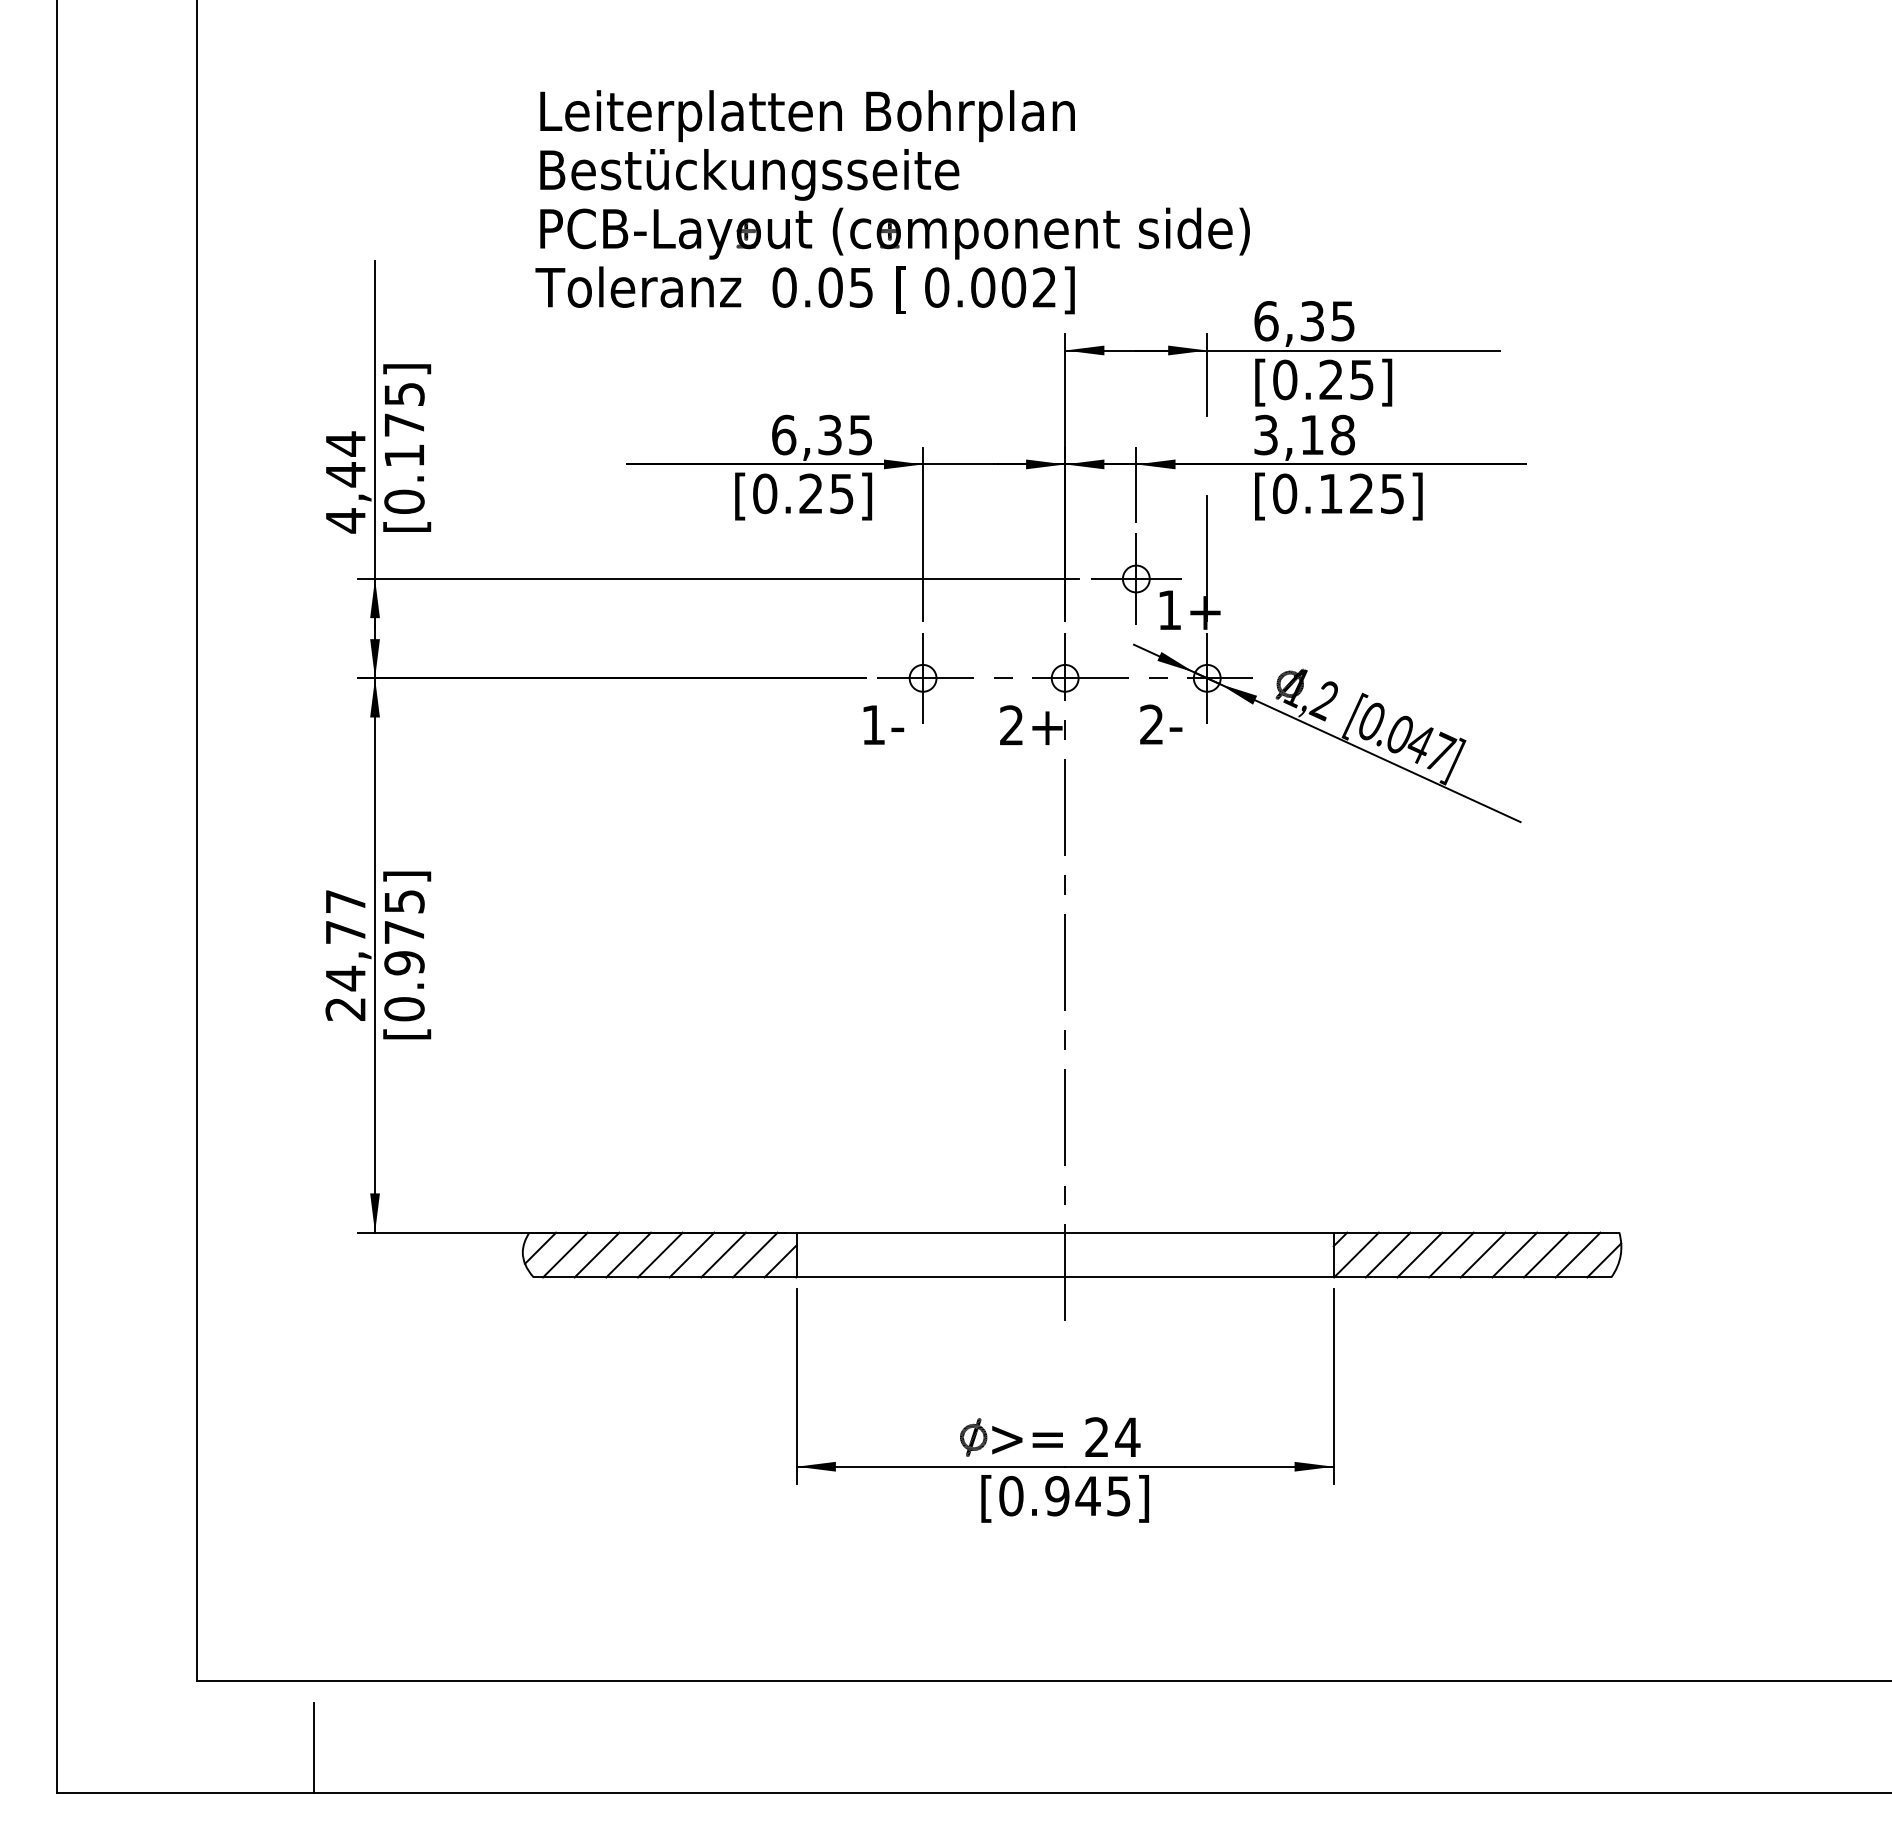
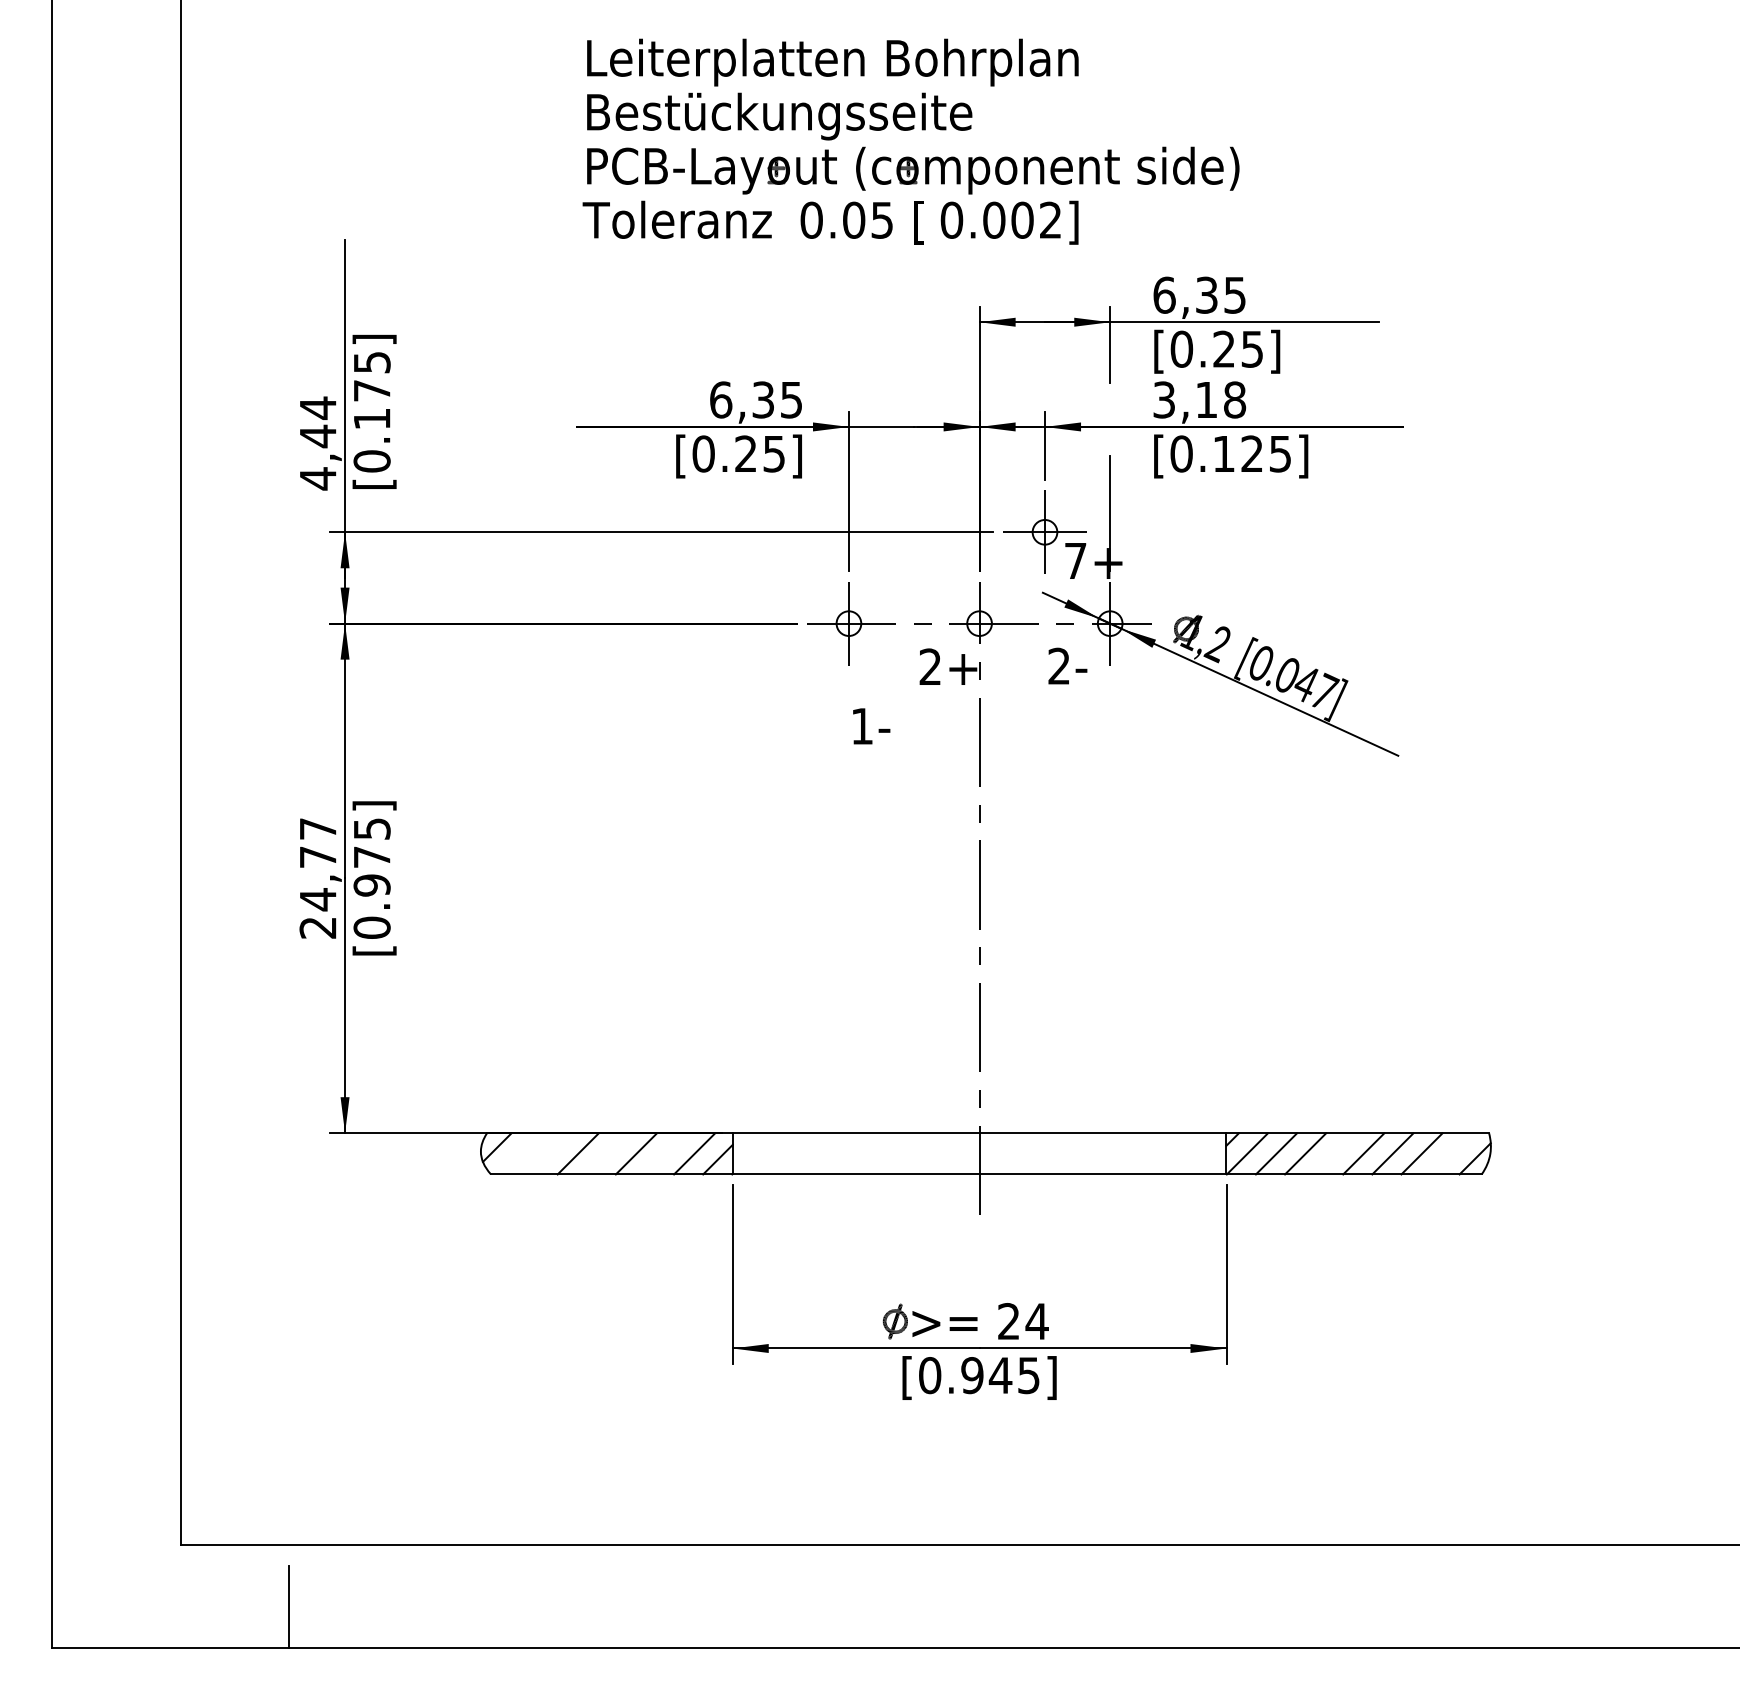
text: (892, 202) -> (910, 142), moved
text: (1169, 609) -> (1075, 560), 1+ -> 7+
text: (883, 724) -> (871, 725), moved
line: (565, 1254) -> (520, 1153), removed
line: (596, 1254) -> (548, 1153), removed
line: (659, 1254) -> (606, 1153), removed
line: (723, 1254) -> (665, 1153), removed
line: (1451, 1254) -> (1334, 1153), removed
line: (1577, 1254) -> (1450, 1153), removed

